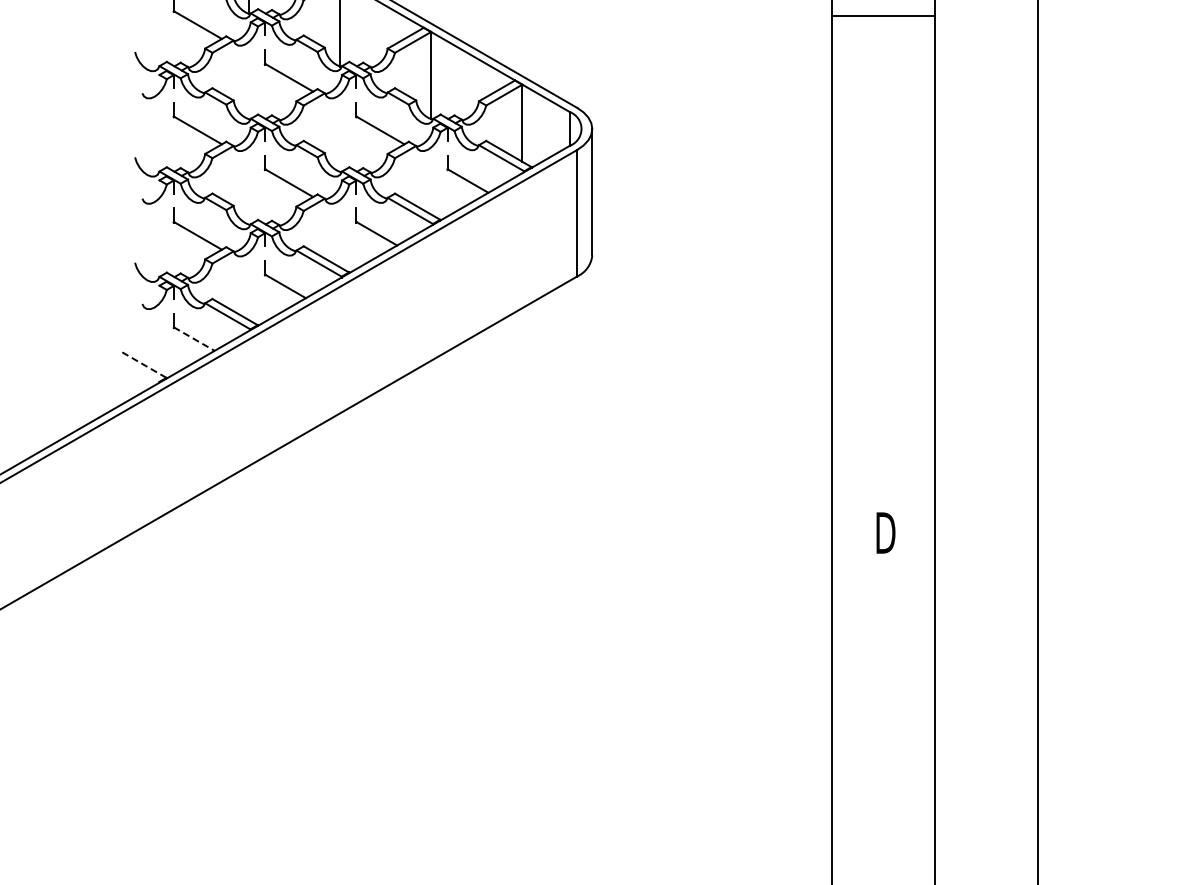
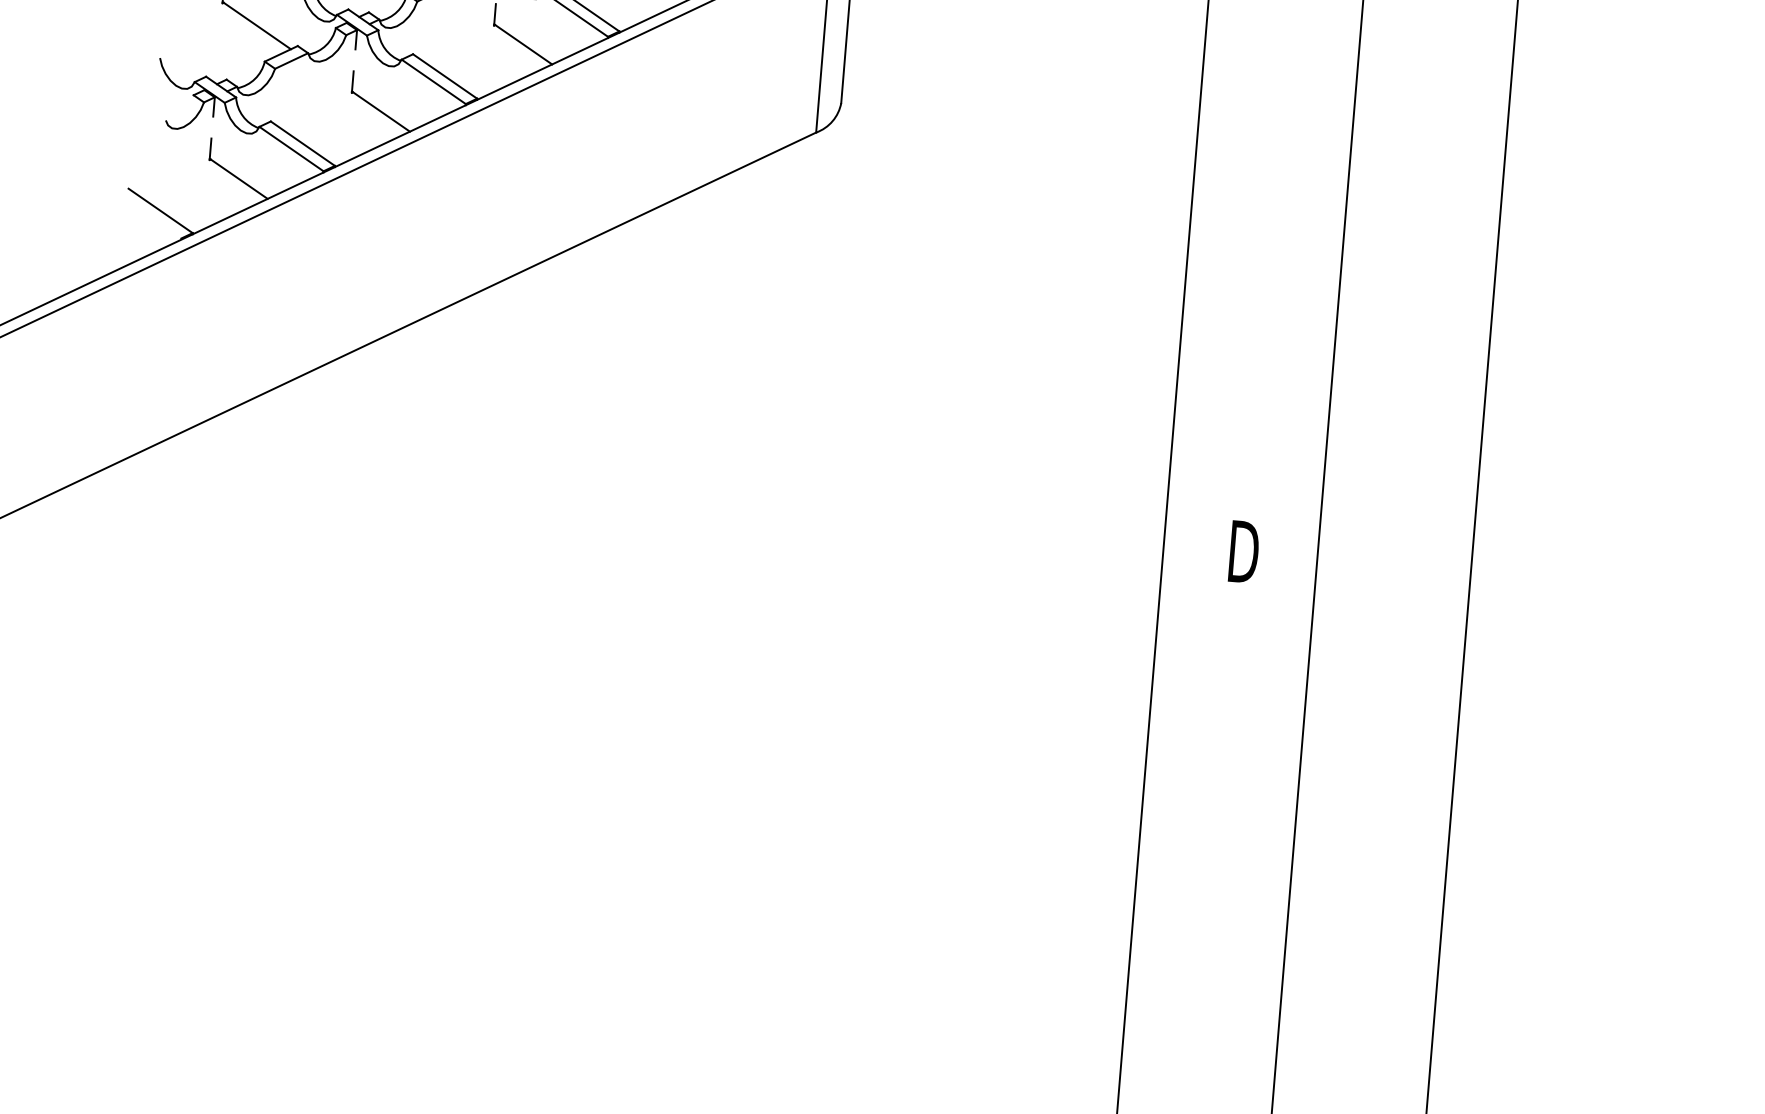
line: (194, 339) -> (239, 179), dashed -> solid
line: (143, 364) -> (160, 210), dashed -> solid

